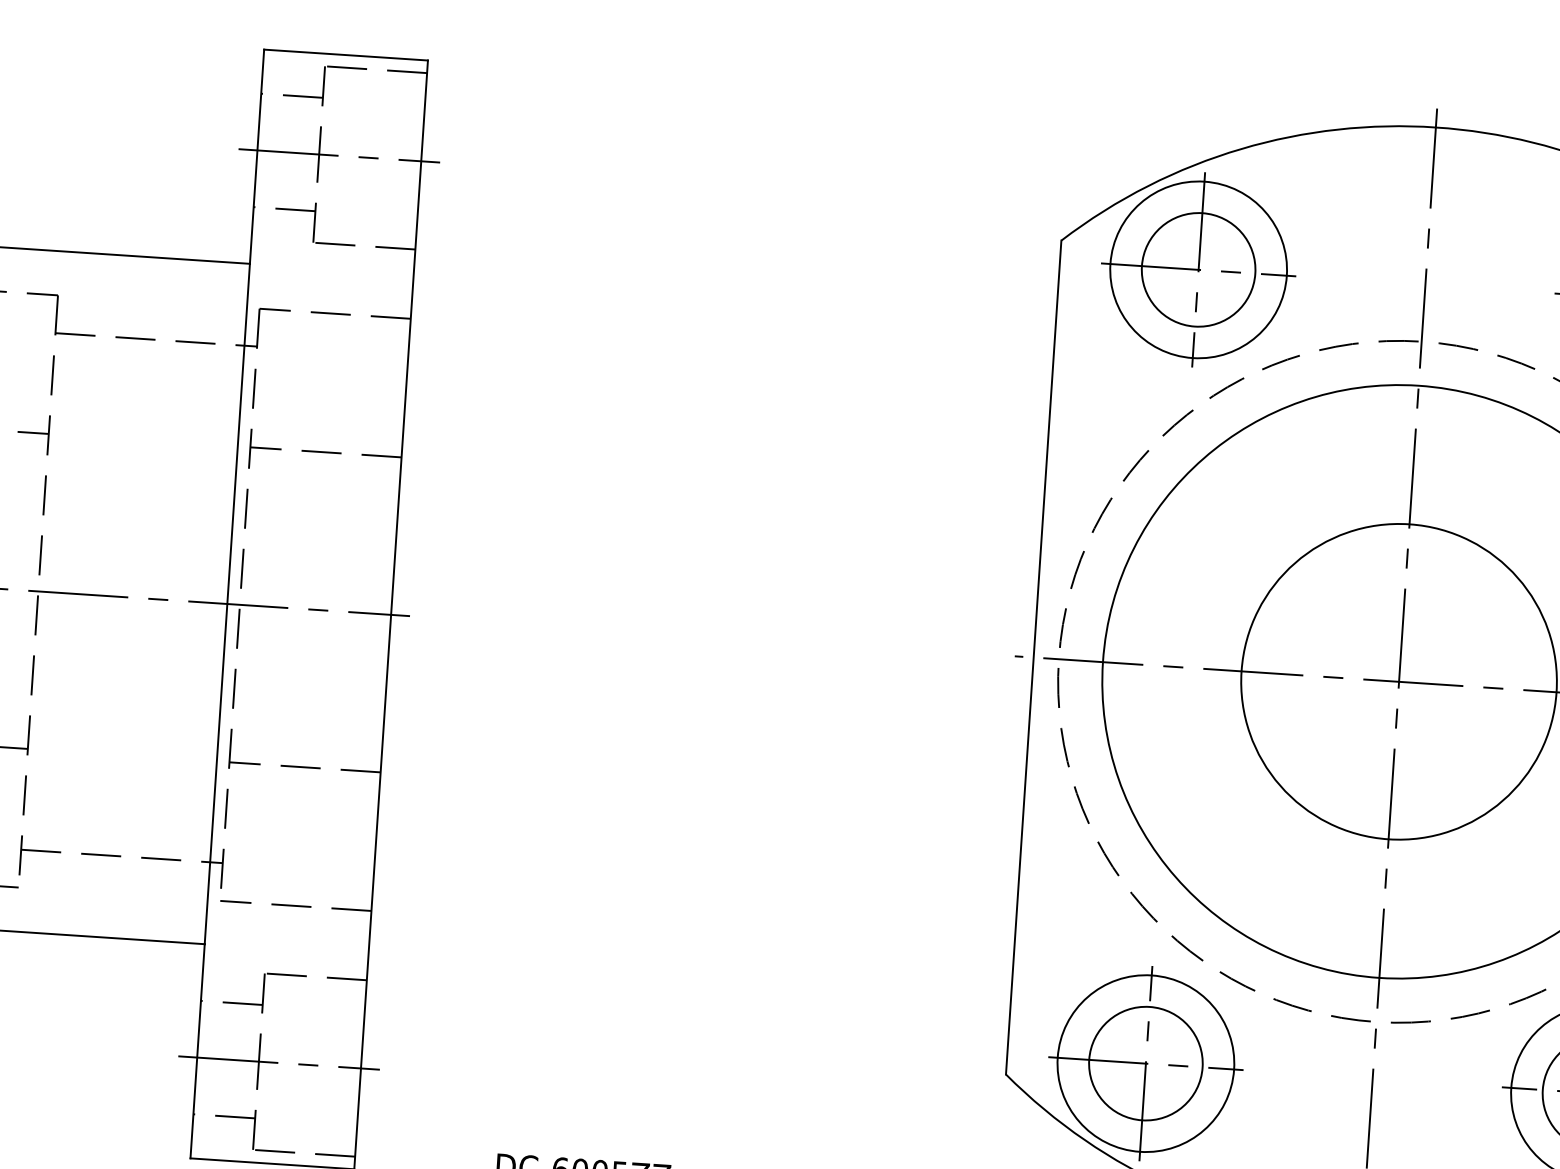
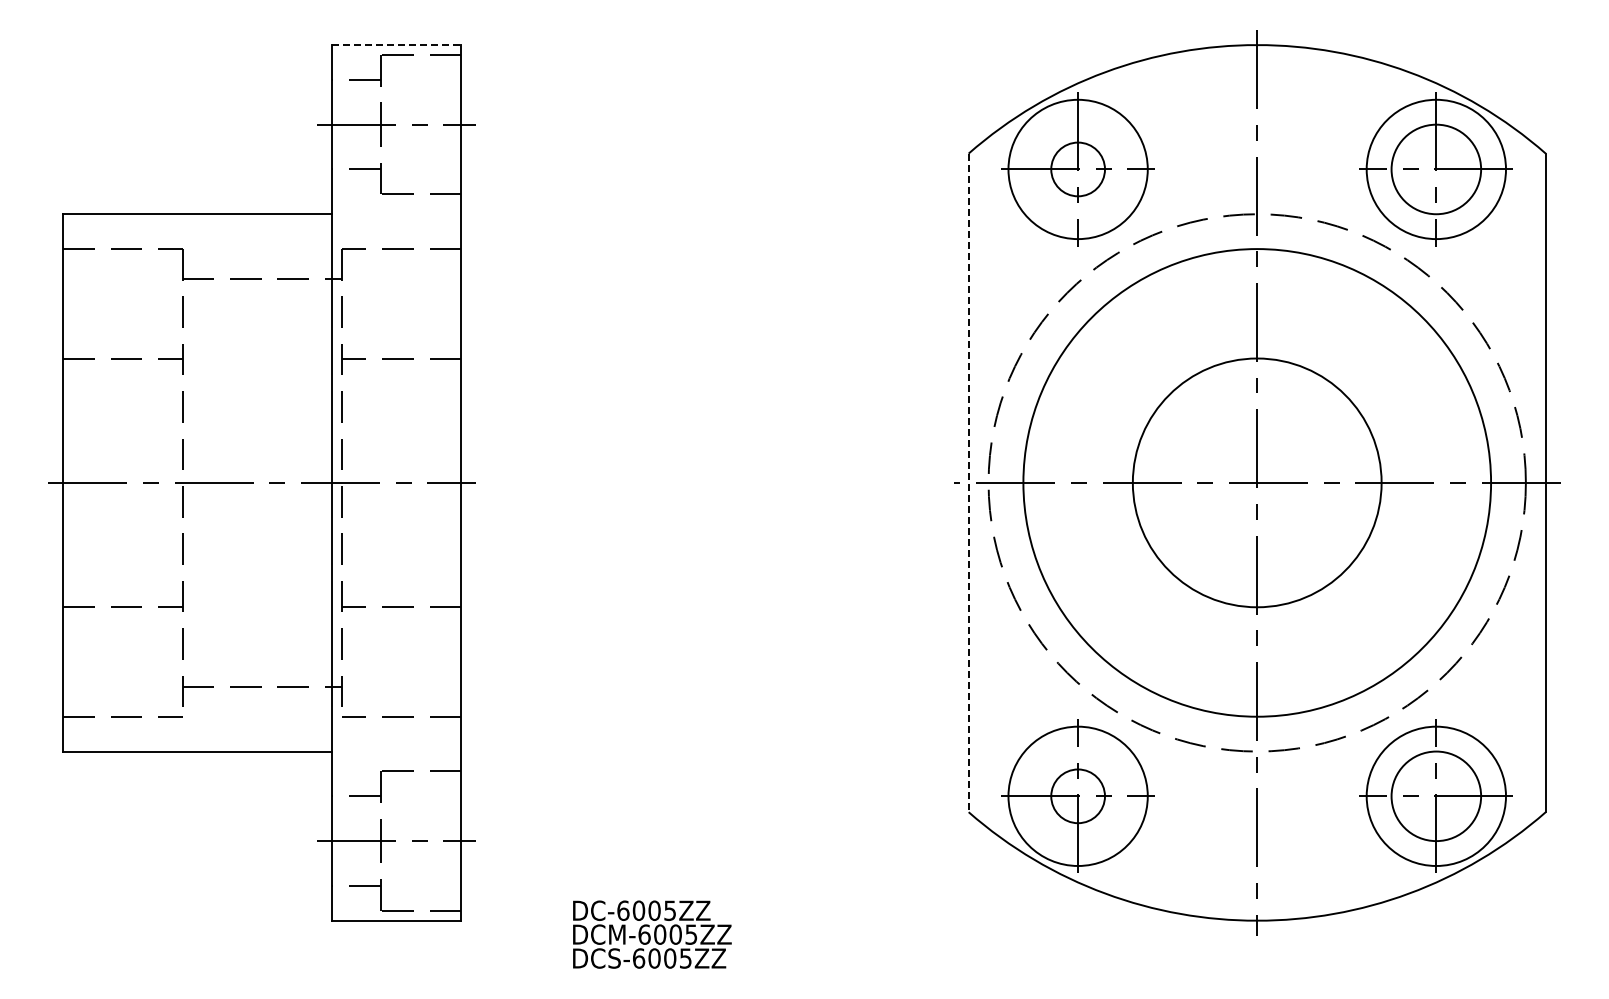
line: (345, 55) -> (396, 45), solid -> dashed
circle: (1197, 269) -> (1077, 169), size x0.6
line: (1033, 658) -> (968, 483), solid -> dashed
circle: (1145, 1063) -> (1077, 796), size x0.6

